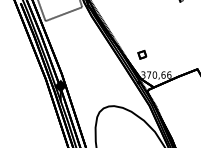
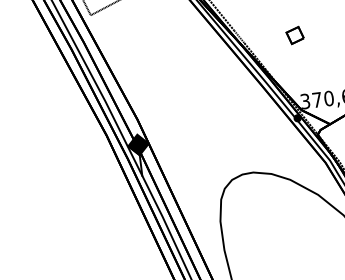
part: (142, 54) -> (295, 34), moved

